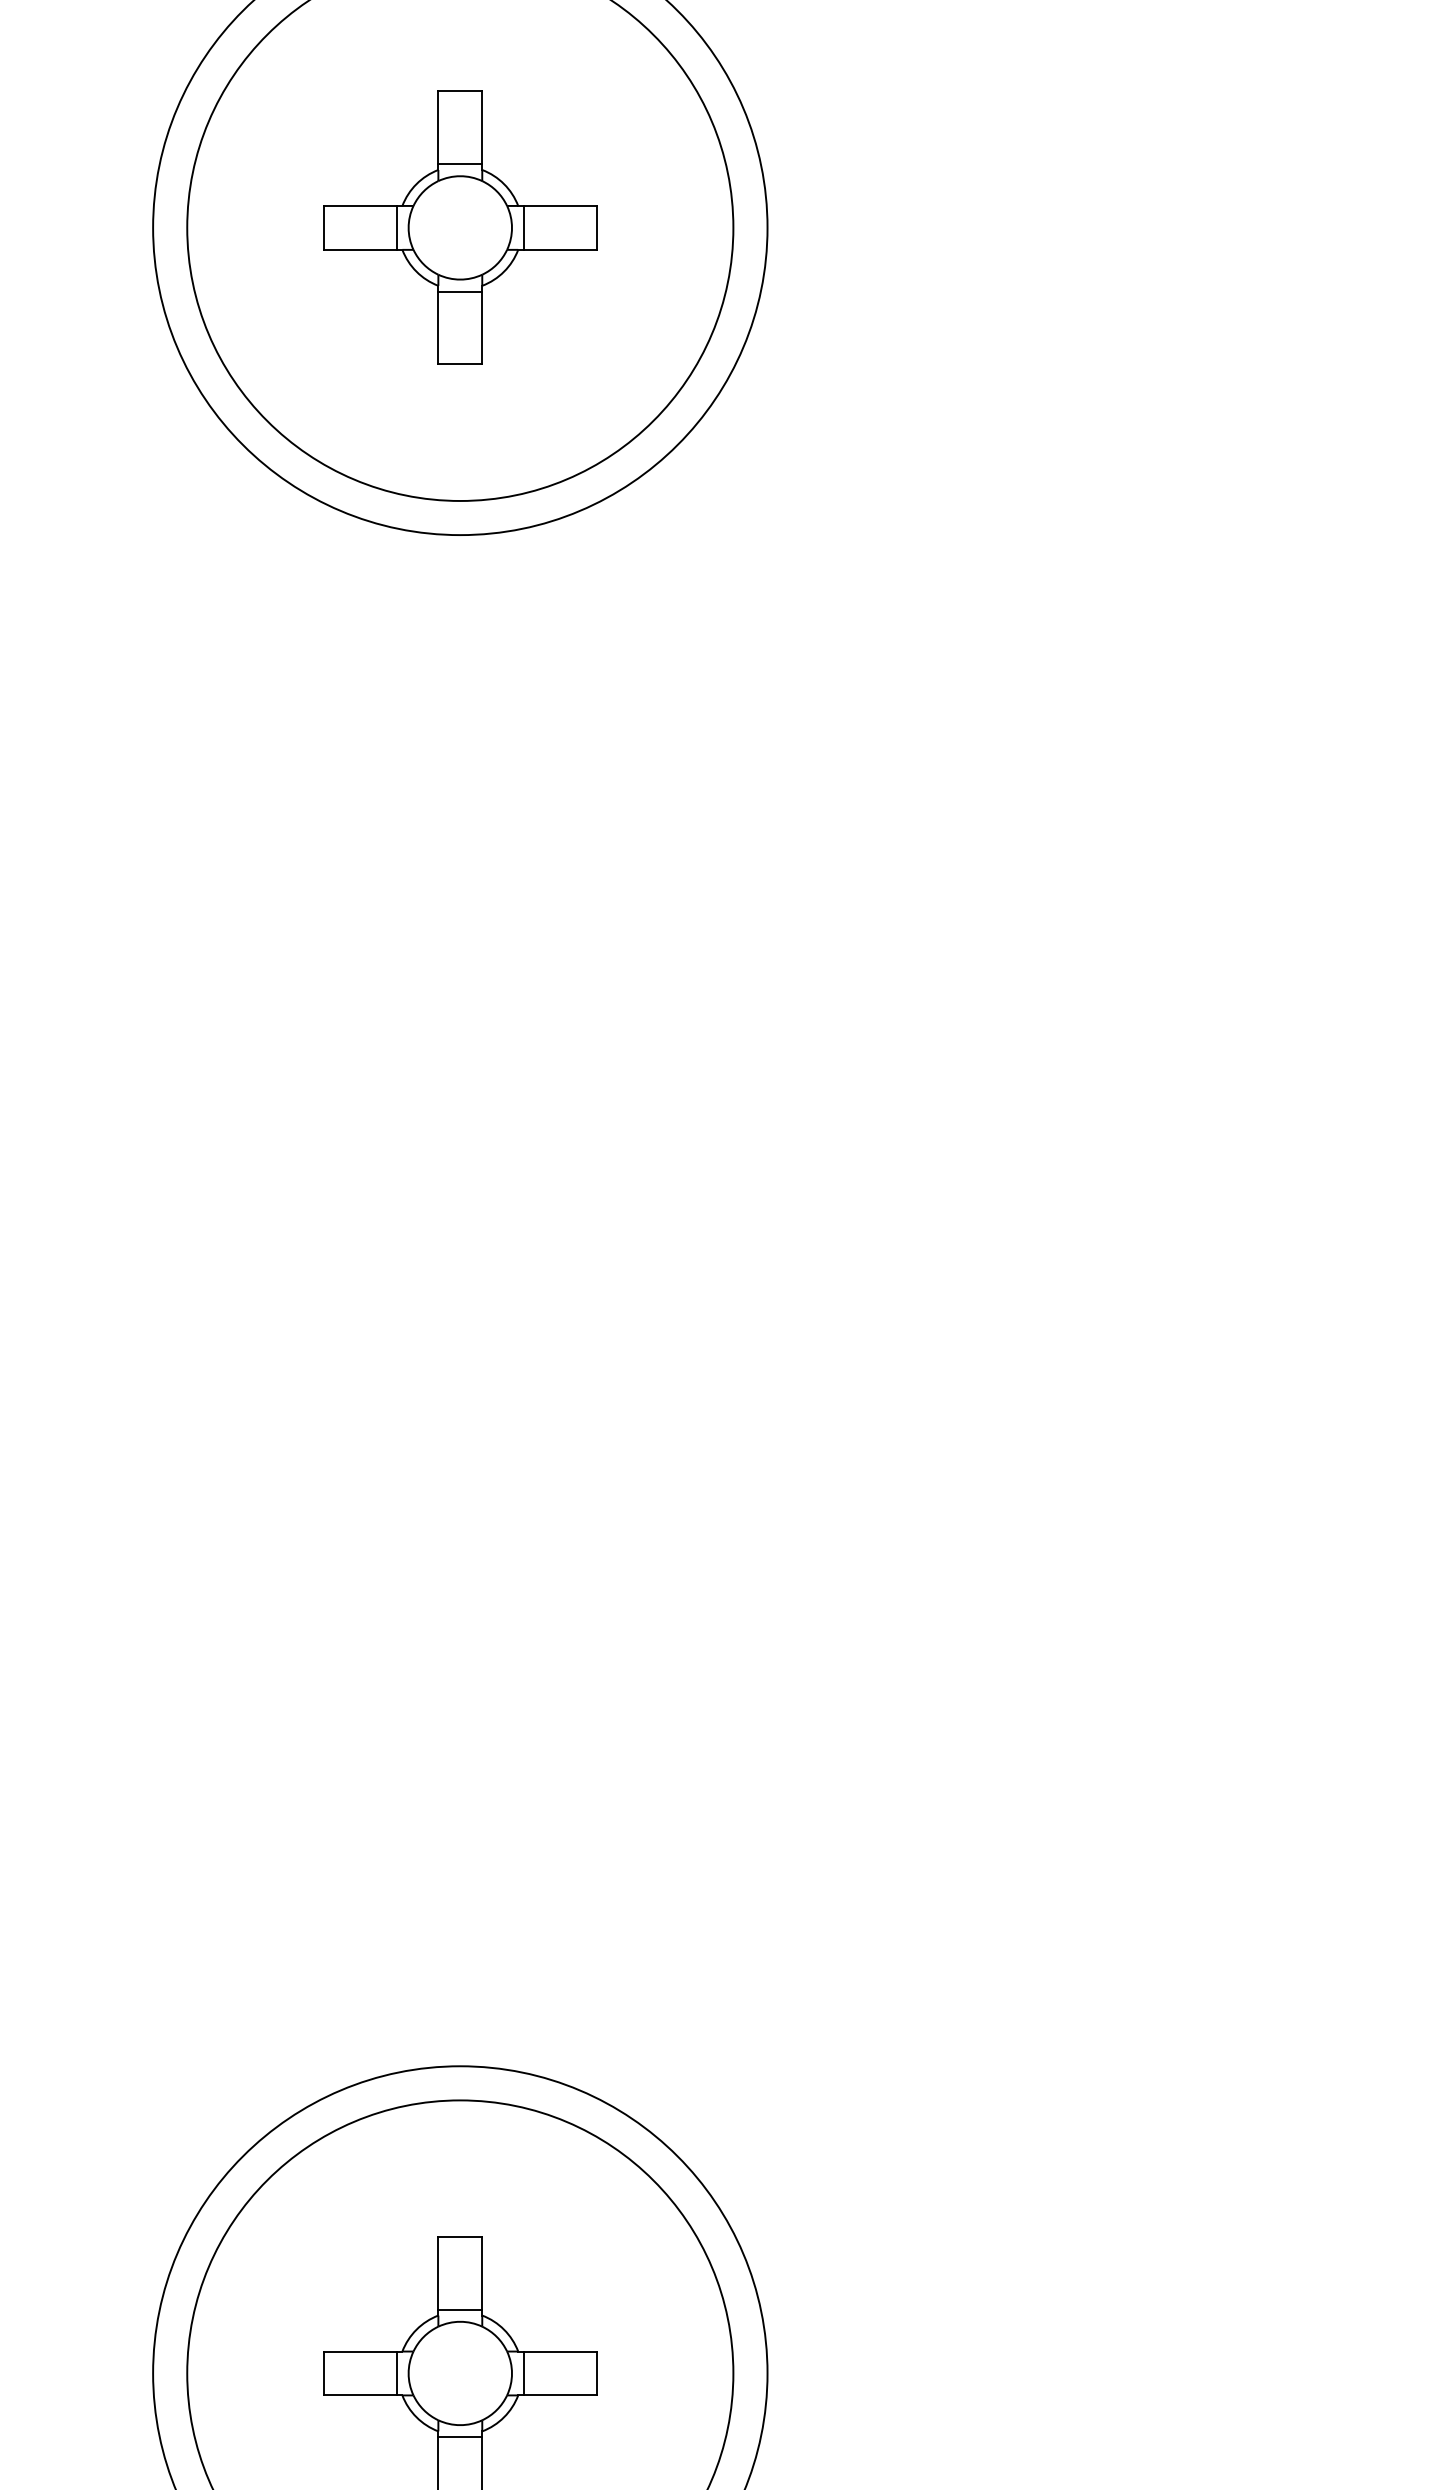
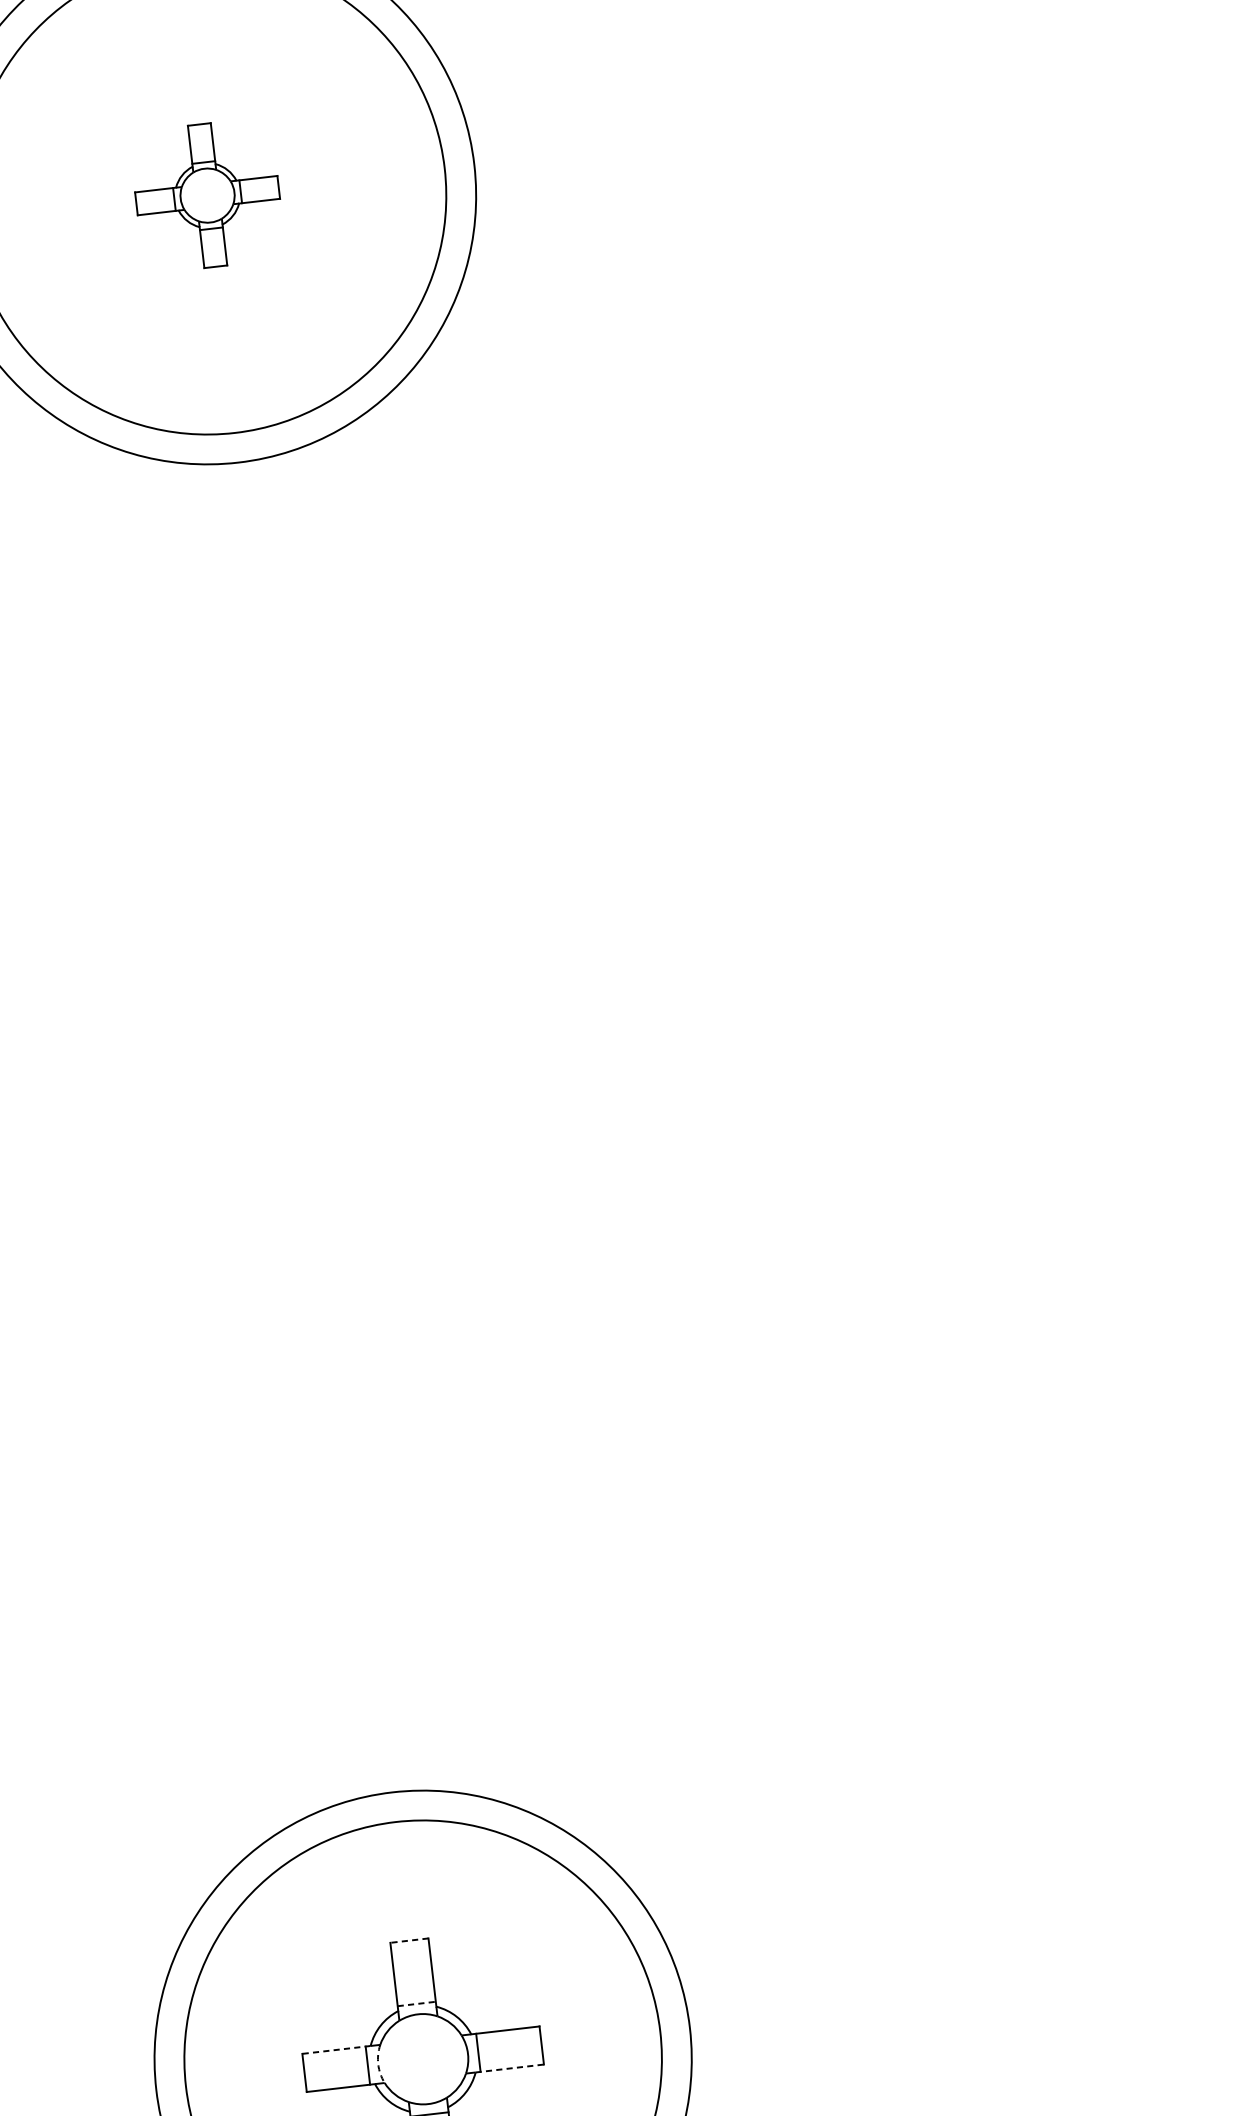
part: (460, 227) -> (207, 195), size x0.6
line: (460, 2236) -> (409, 1940), solid -> dashed
line: (460, 2309) -> (416, 2003), solid -> dashed
line: (362, 2351) -> (335, 2049), solid -> dashed
arc: (408, 2373) -> (378, 2064), solid -> dashed
line: (558, 2395) -> (510, 2068), solid -> dashed

